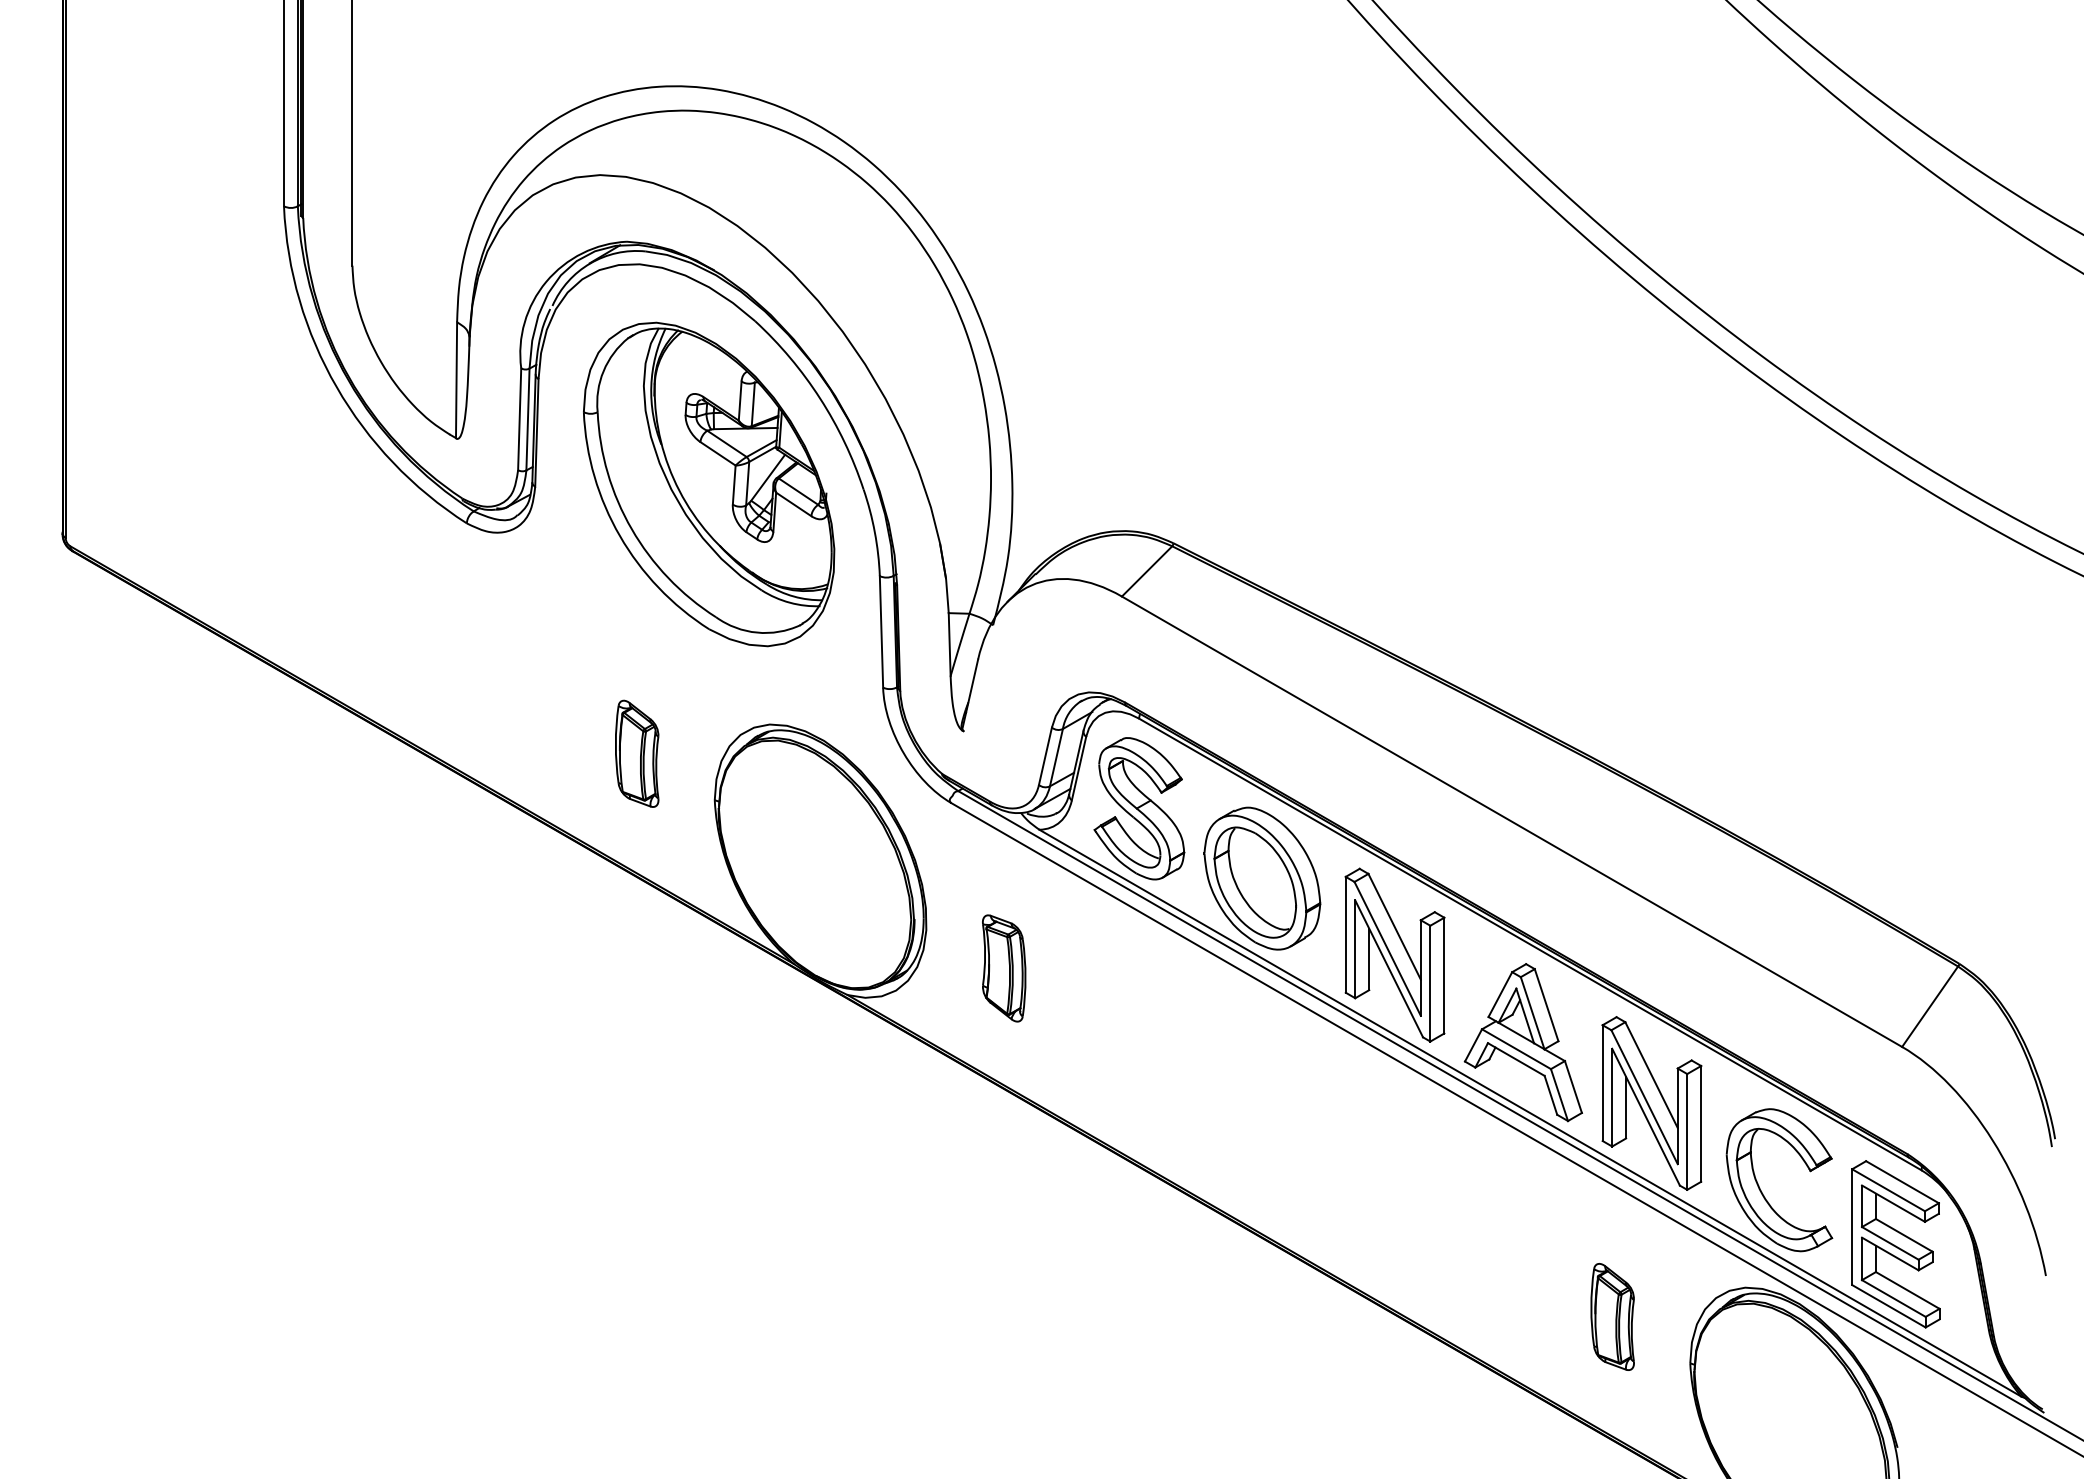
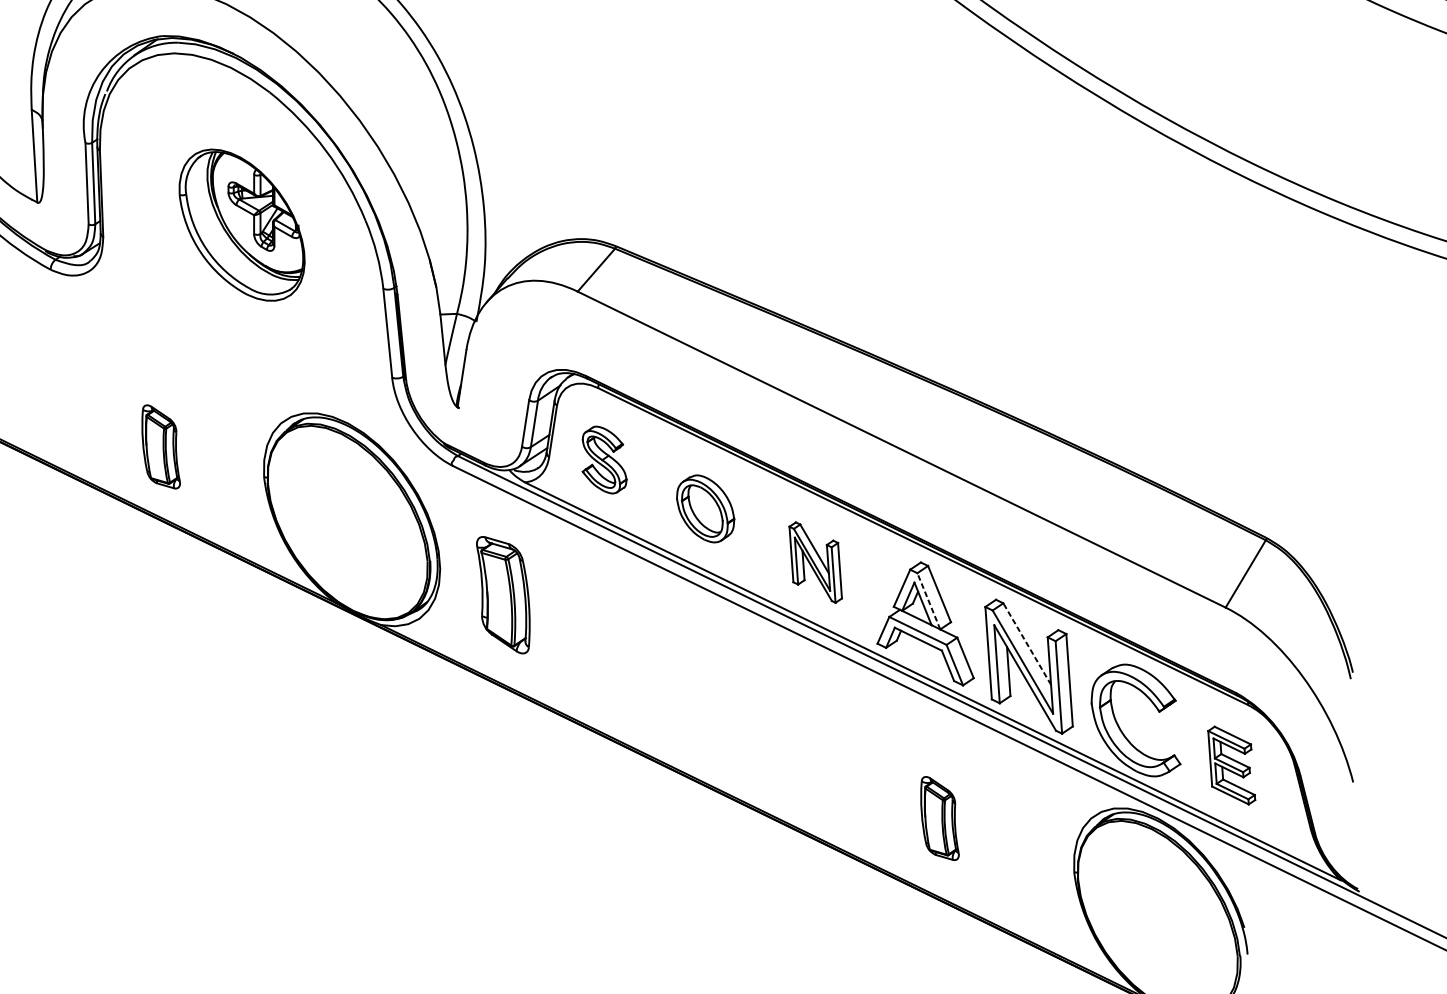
part: (709, 484) -> (242, 225), size x0.6
part: (637, 753) -> (160, 446), moved
part: (1139, 808) -> (603, 459), size x0.6
part: (1262, 878) -> (705, 508), size x0.6
part: (1394, 954) -> (815, 562), size x0.6
part: (1004, 968) -> (504, 595), size x1.4
line: (1532, 1013) -> (928, 601), solid -> dashed
line: (1651, 1074) -> (1027, 643), solid -> dashed
part: (1895, 1244) -> (1231, 765), size x0.6
part: (1612, 1316) -> (939, 818), moved

